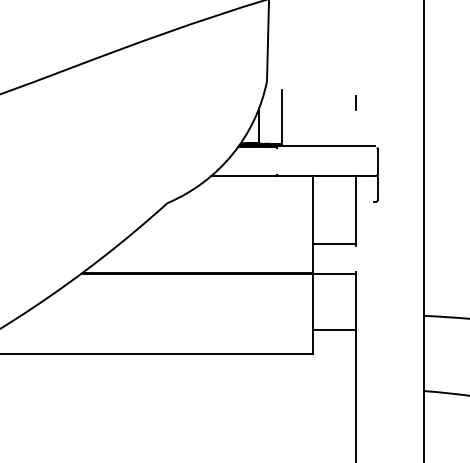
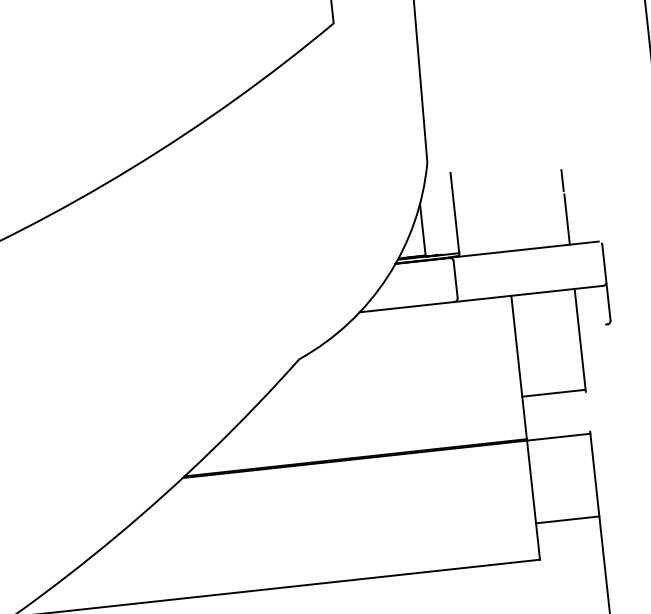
line: (355, 129) -> (566, 219), added
line: (277, 160) -> (455, 278), added

